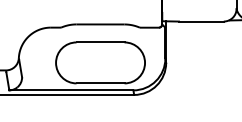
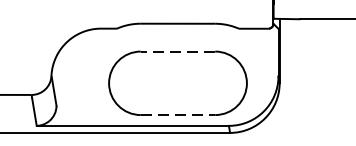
line: (100, 42) -> (177, 51), solid -> dashed
line: (101, 83) -> (179, 115), solid -> dashed

